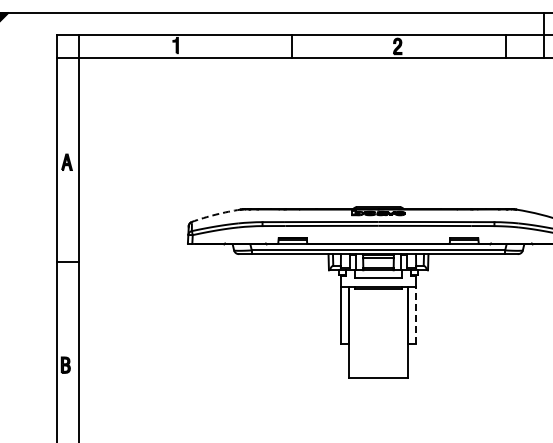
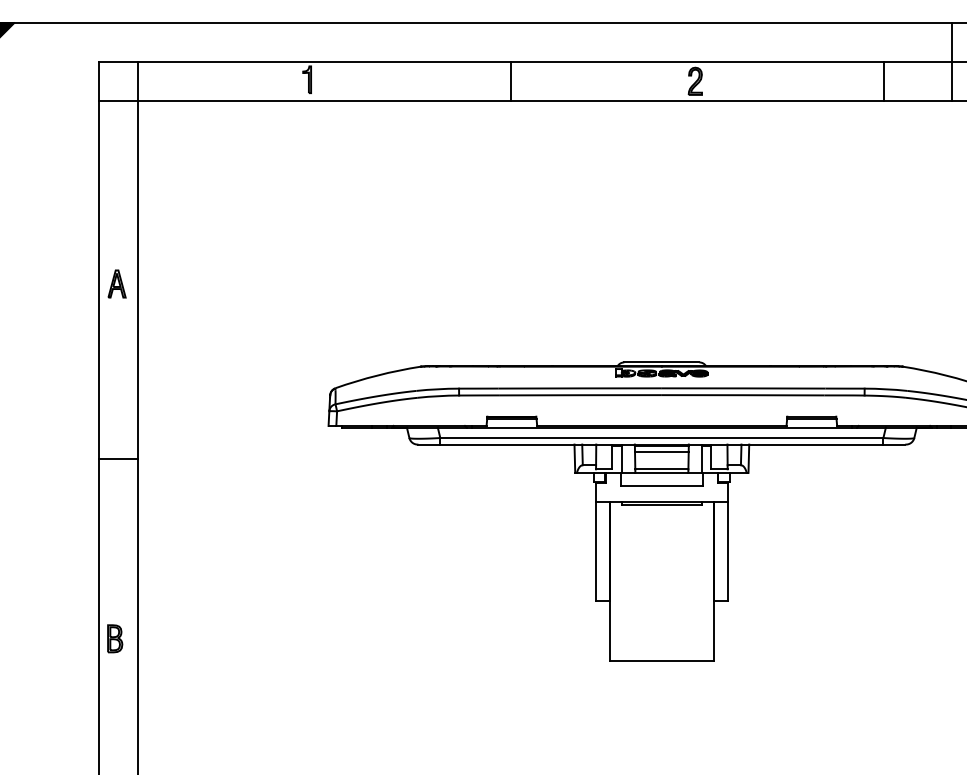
arc: (215, 214) -> (376, 375), dashed -> solid
line: (416, 314) -> (728, 550), dashed -> solid

